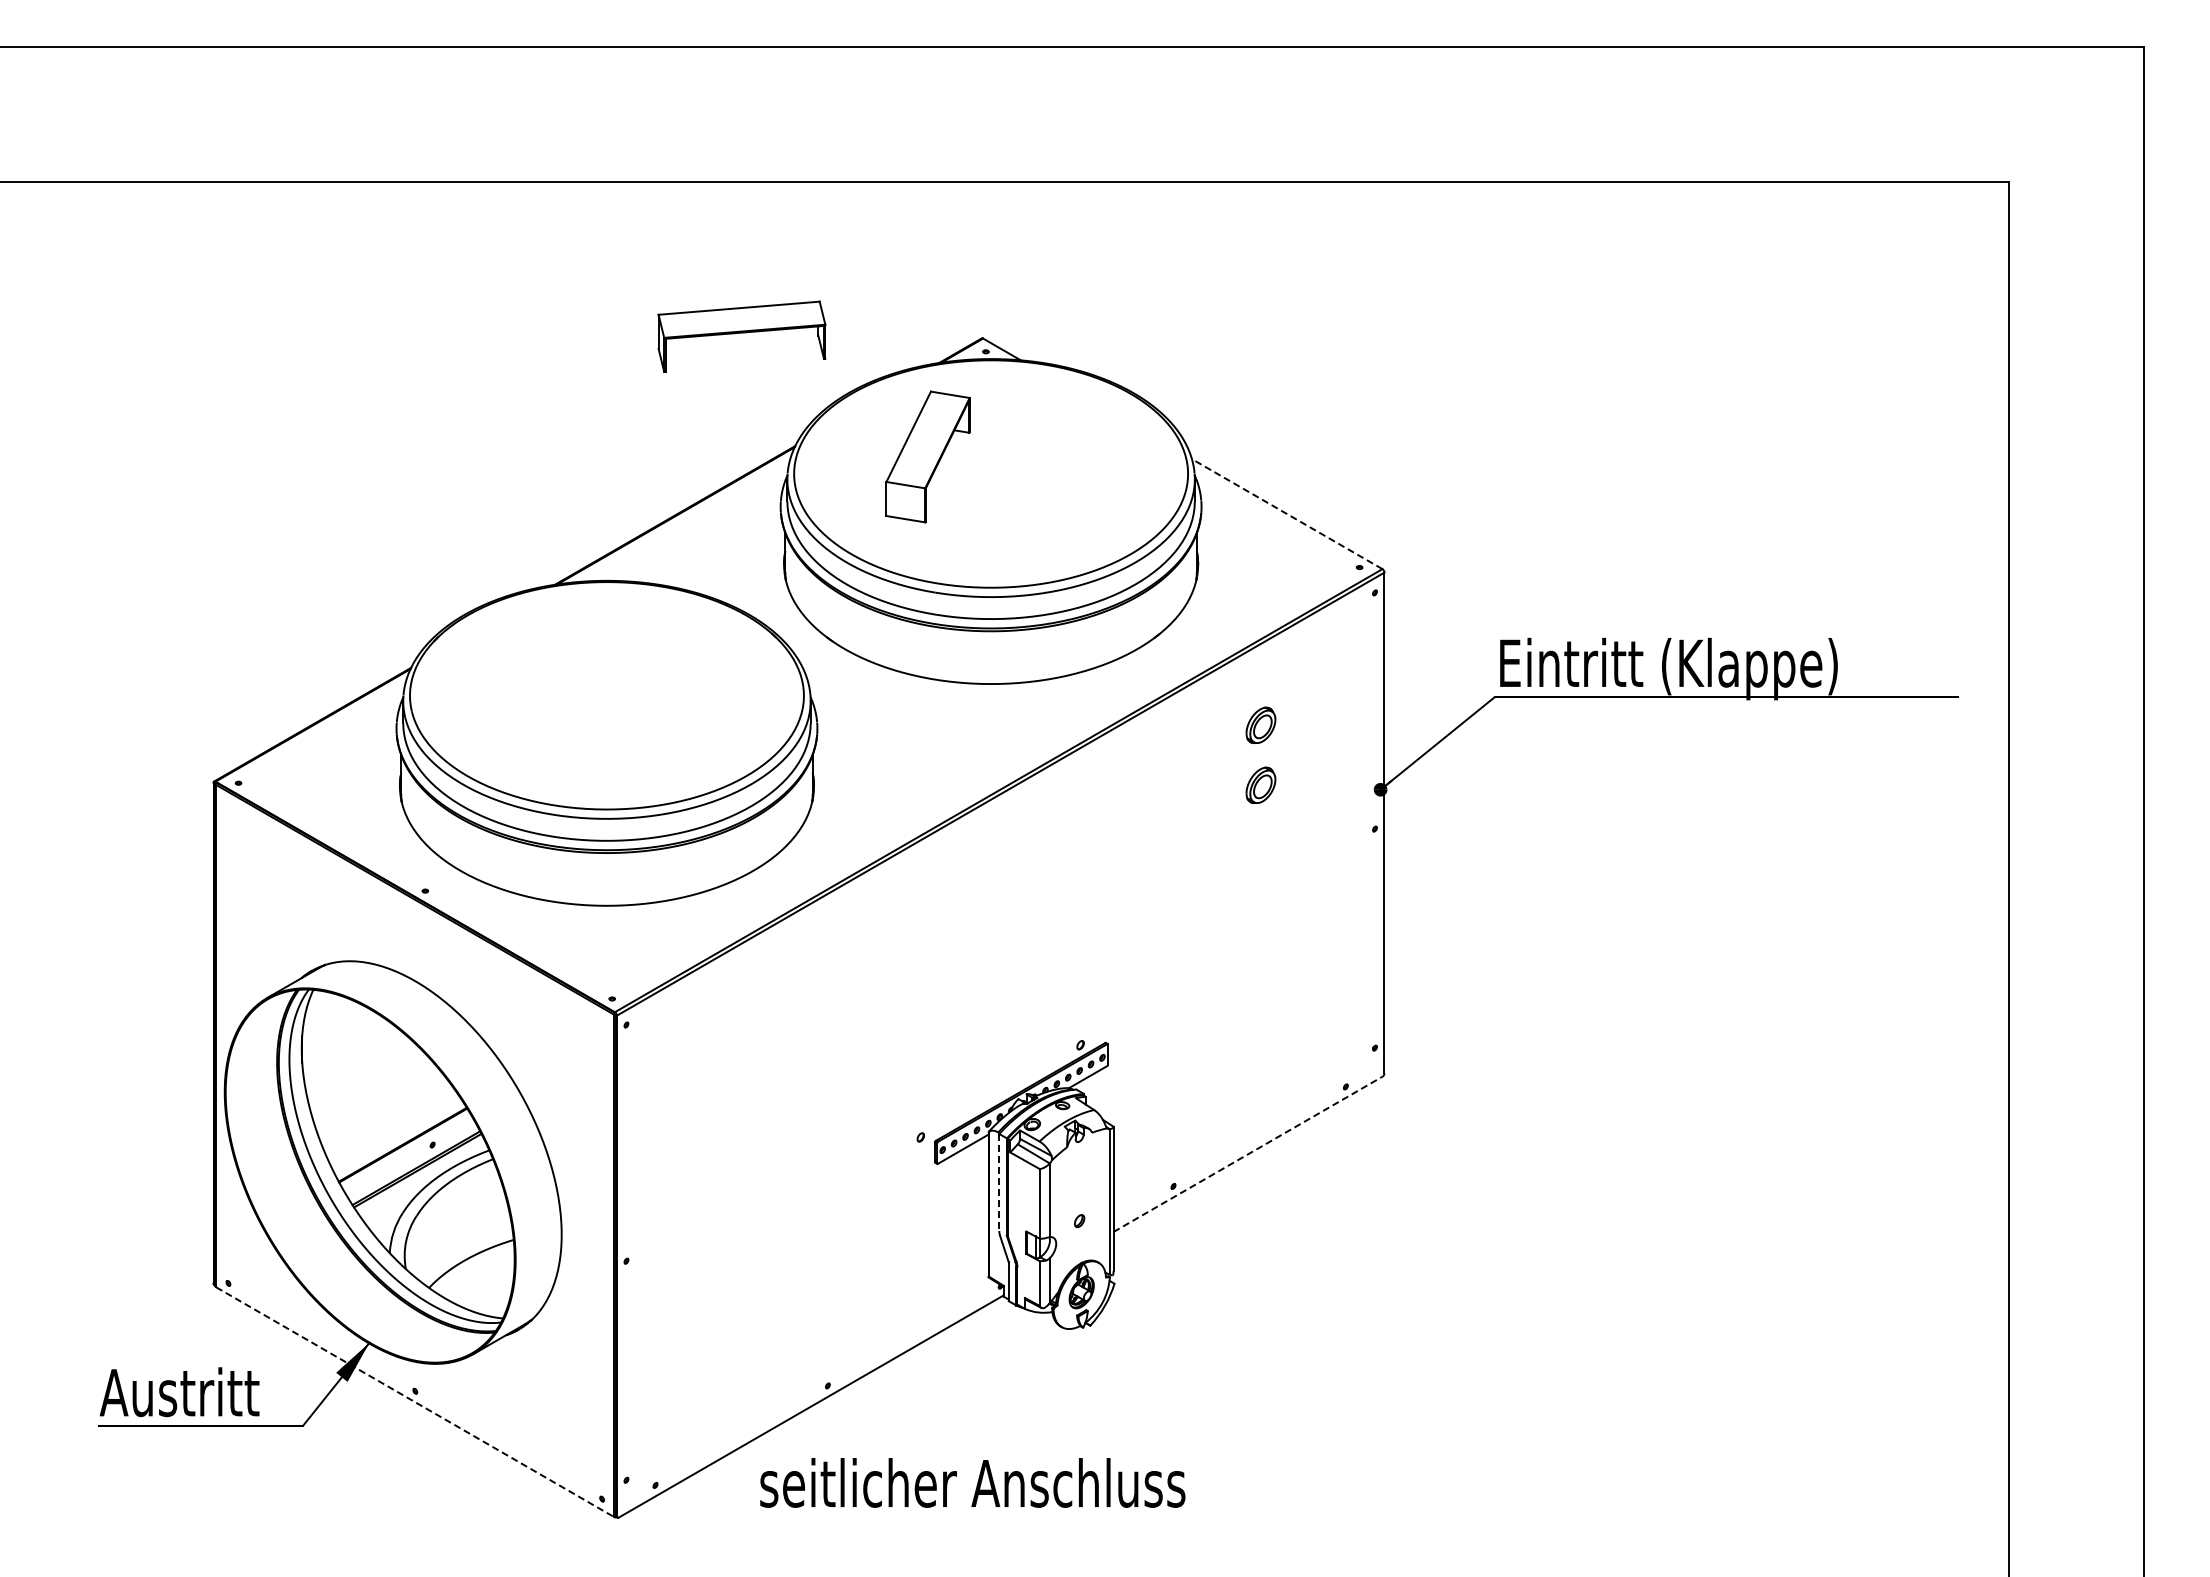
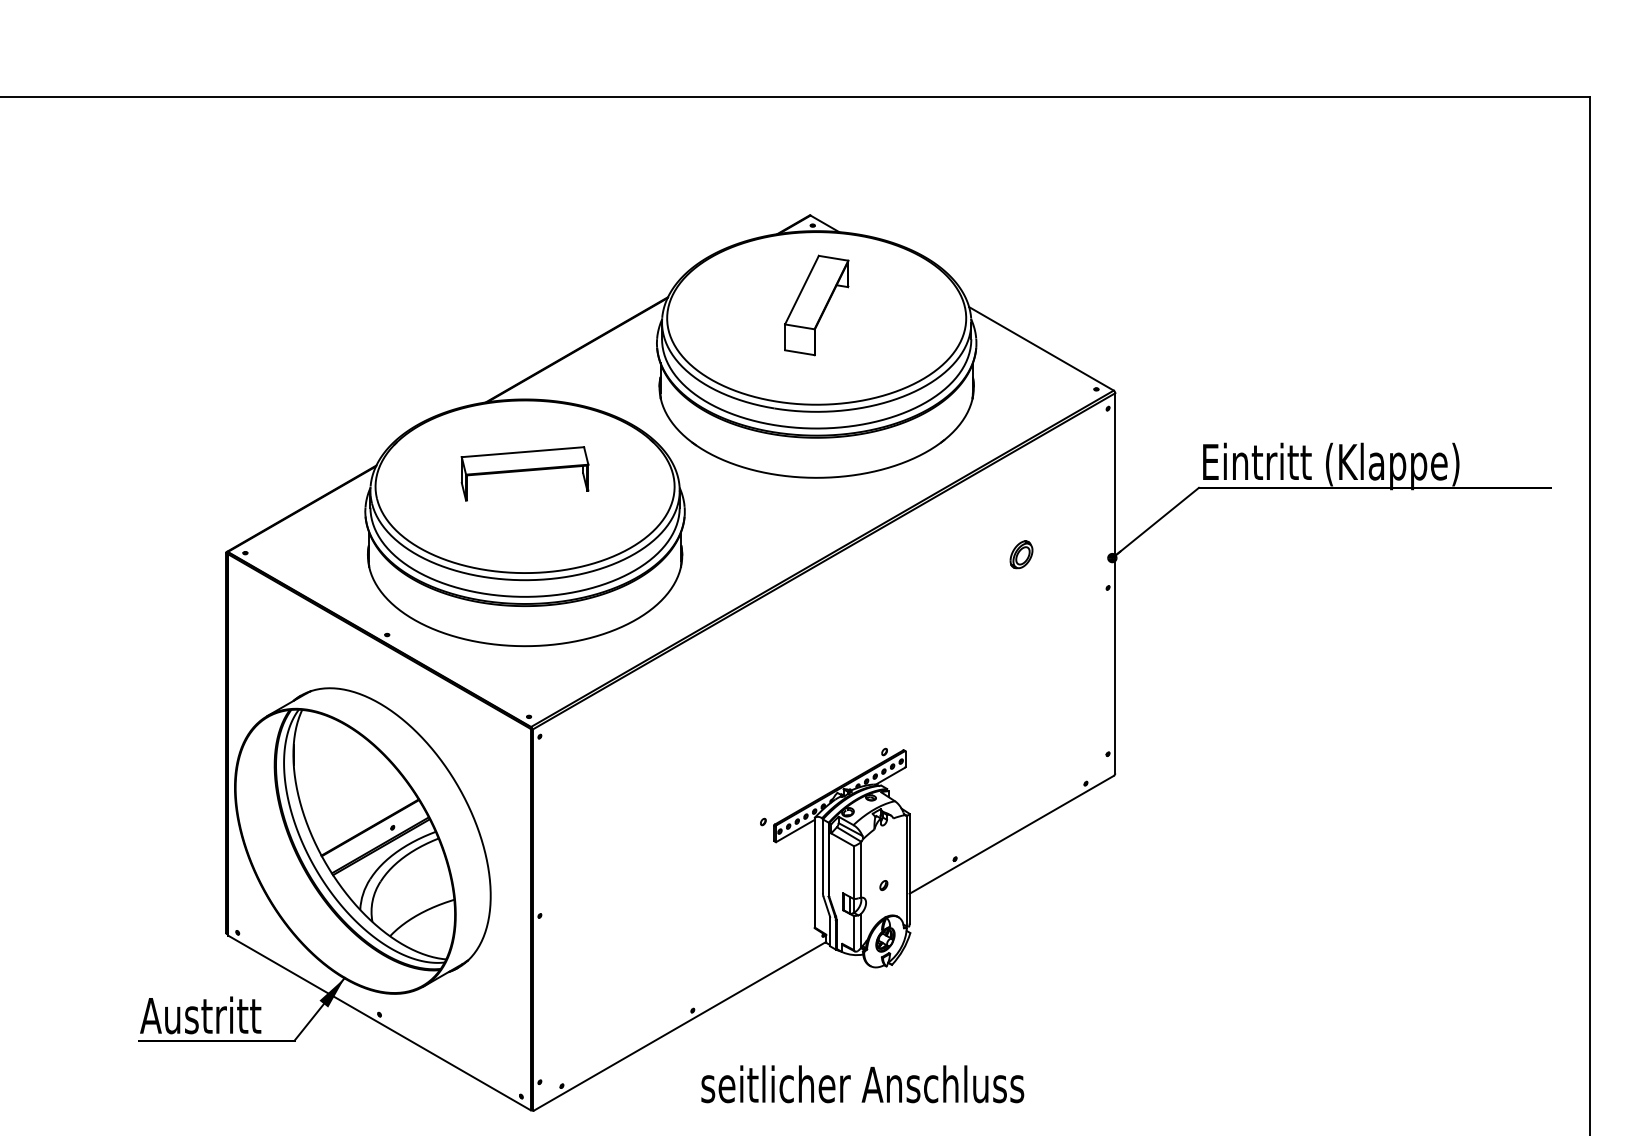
part: (741, 336) -> (524, 473), moved
part: (927, 456) -> (816, 305), moved
line: (1286, 513) -> (1040, 348), dashed -> solid
part: (1260, 724) -> (1021, 508), removed
line: (1248, 1154) -> (1012, 834), dashed -> solid
line: (999, 1182) -> (823, 856), dashed -> solid
line: (415, 1402) -> (379, 1023), dashed -> solid
text: (972, 1482) -> (862, 1083), moved

